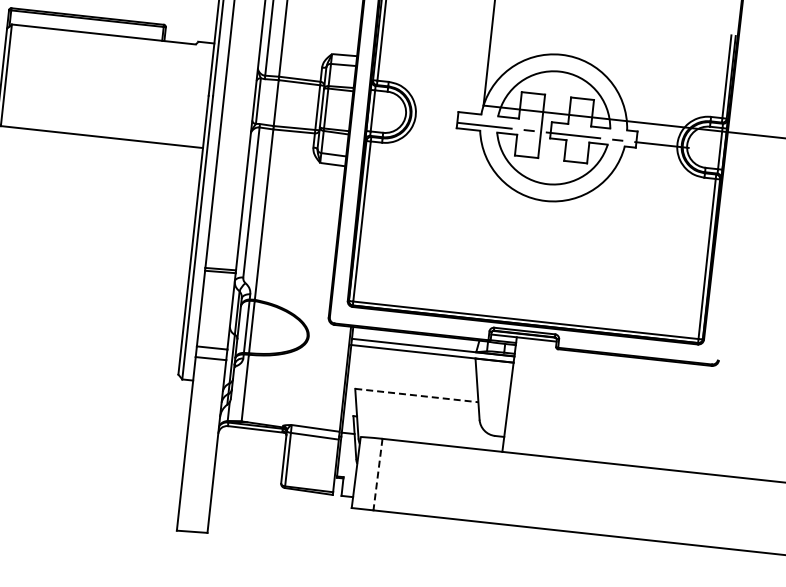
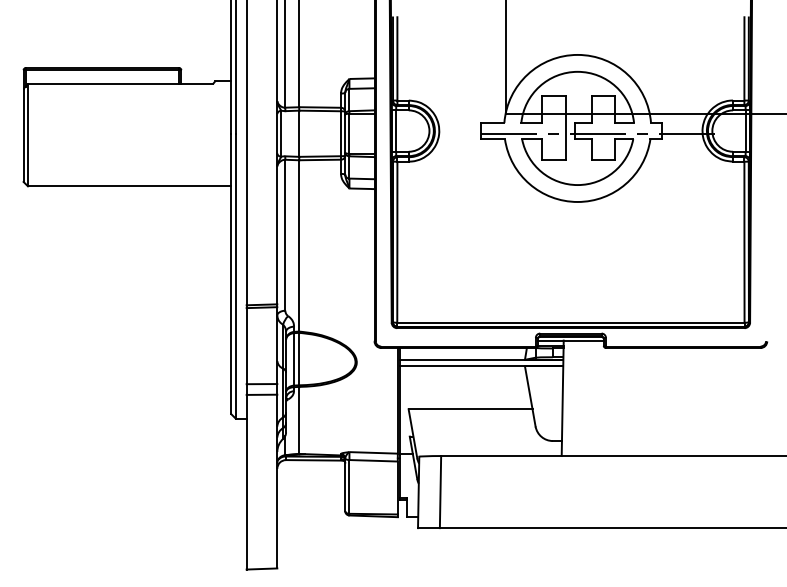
line: (416, 395) -> (470, 409), dashed -> solid
line: (377, 475) -> (440, 492), dashed -> solid

